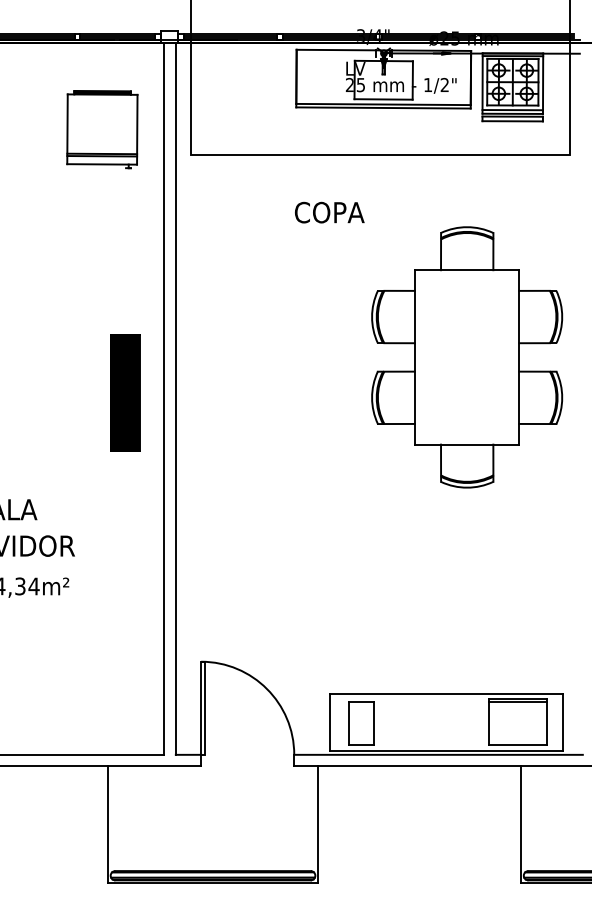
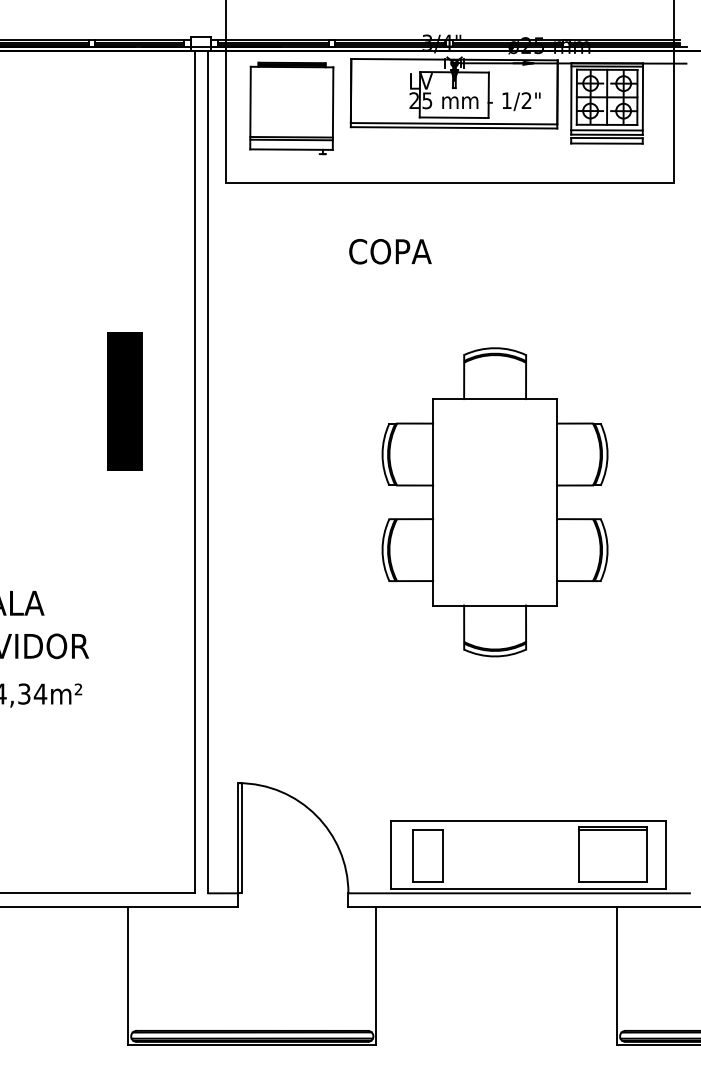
part: (102, 129) -> (291, 108), moved
part: (467, 357) -> (495, 502), moved
part: (125, 392) -> (125, 400), moved

